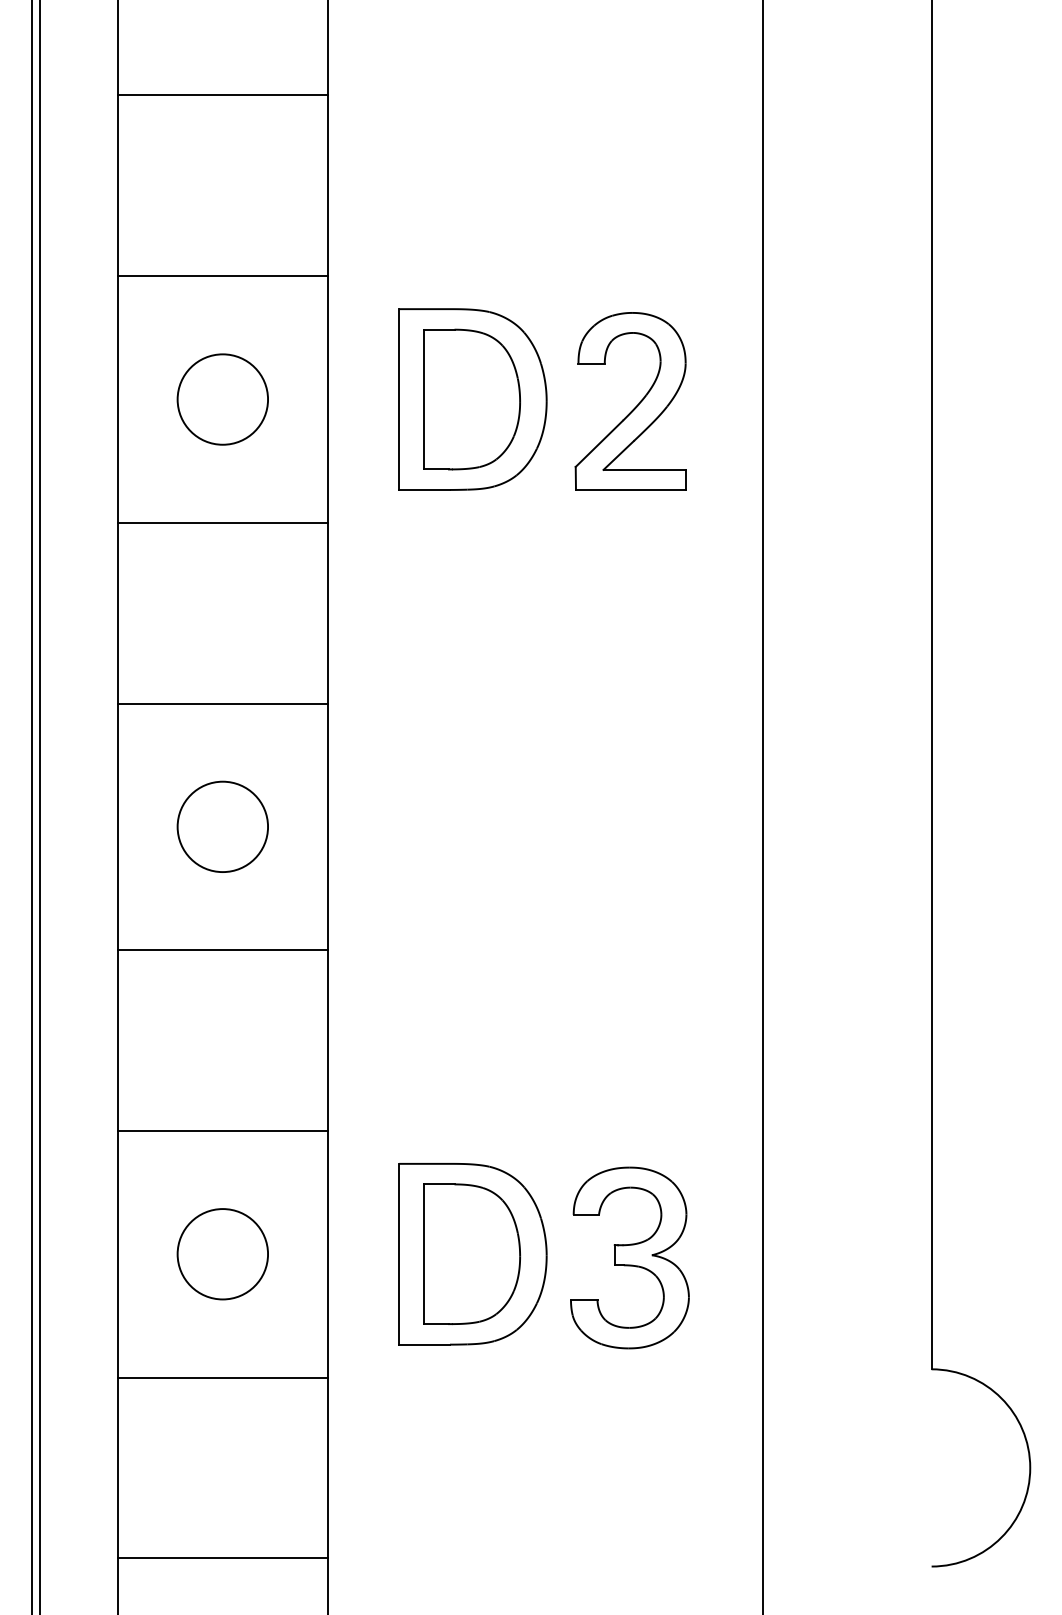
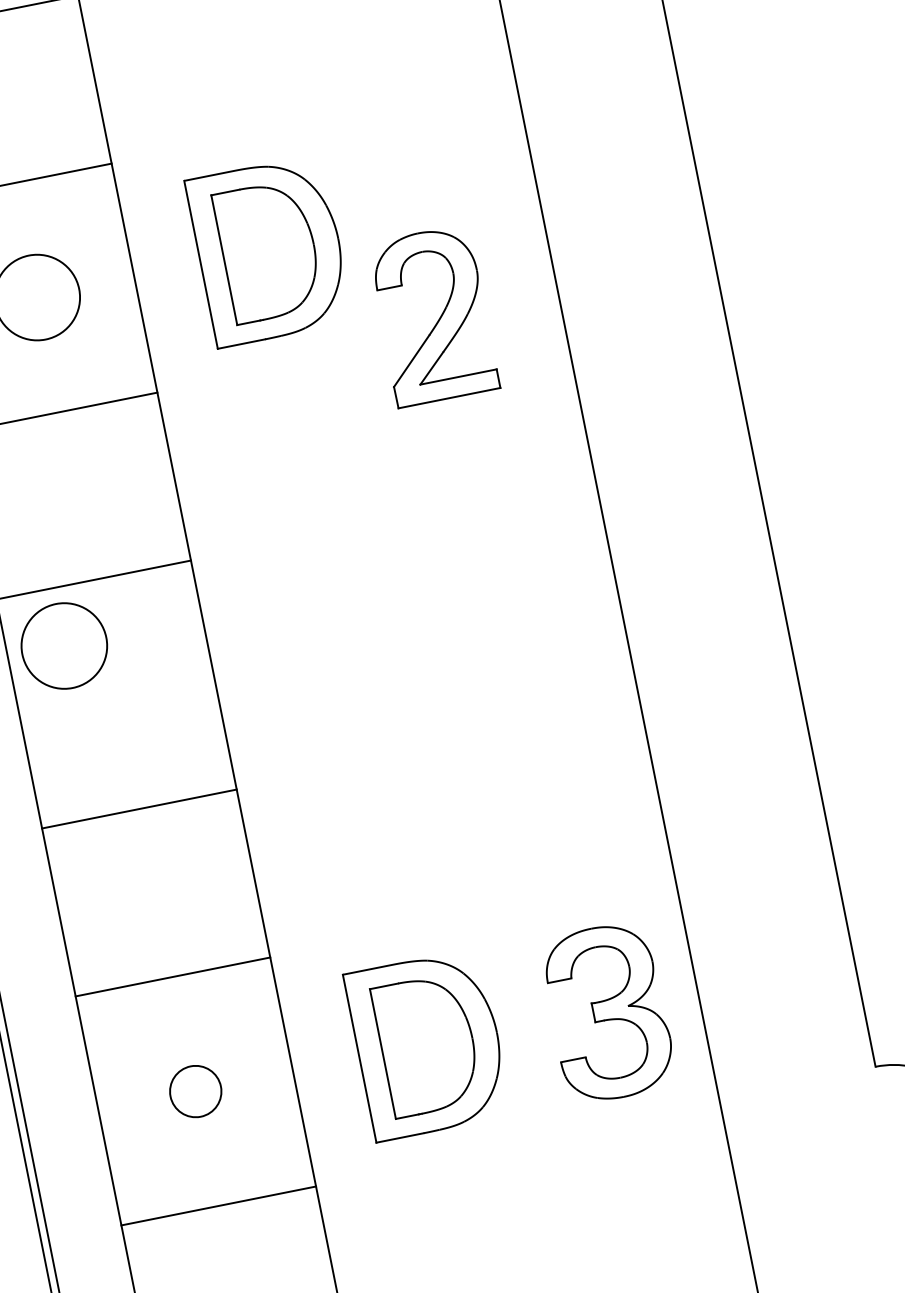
part: (635, 406) -> (438, 319), moved
circle: (222, 826) -> (63, 645), moved
circle: (222, 1254) -> (195, 1091), size x0.6
part: (629, 1257) -> (607, 1012), moved

